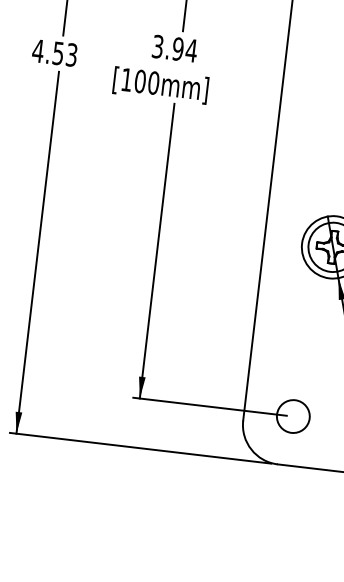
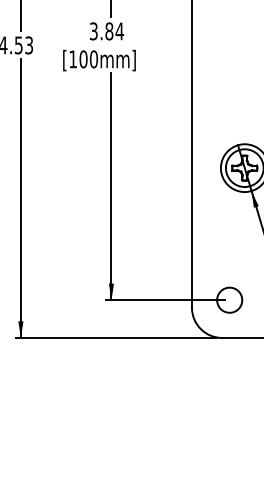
text: (178, 49) -> (109, 31), 3.94 -> 3.84

